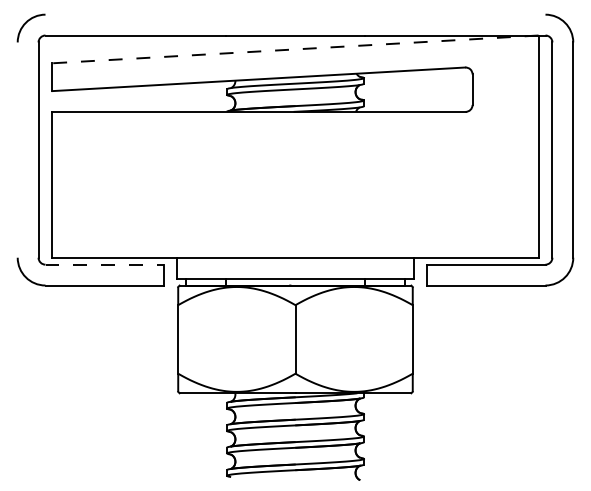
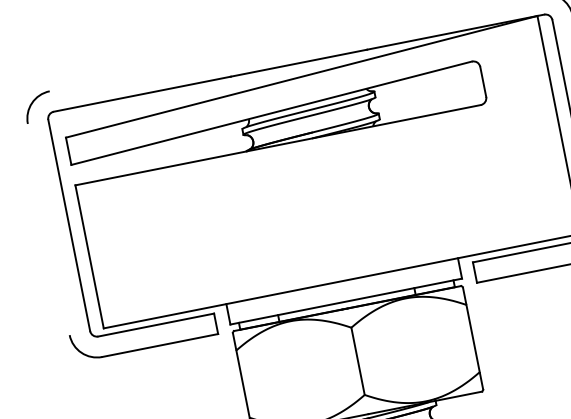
line: (295, 49) -> (301, 76), dashed -> solid
line: (105, 264) -> (157, 324), dashed -> solid

